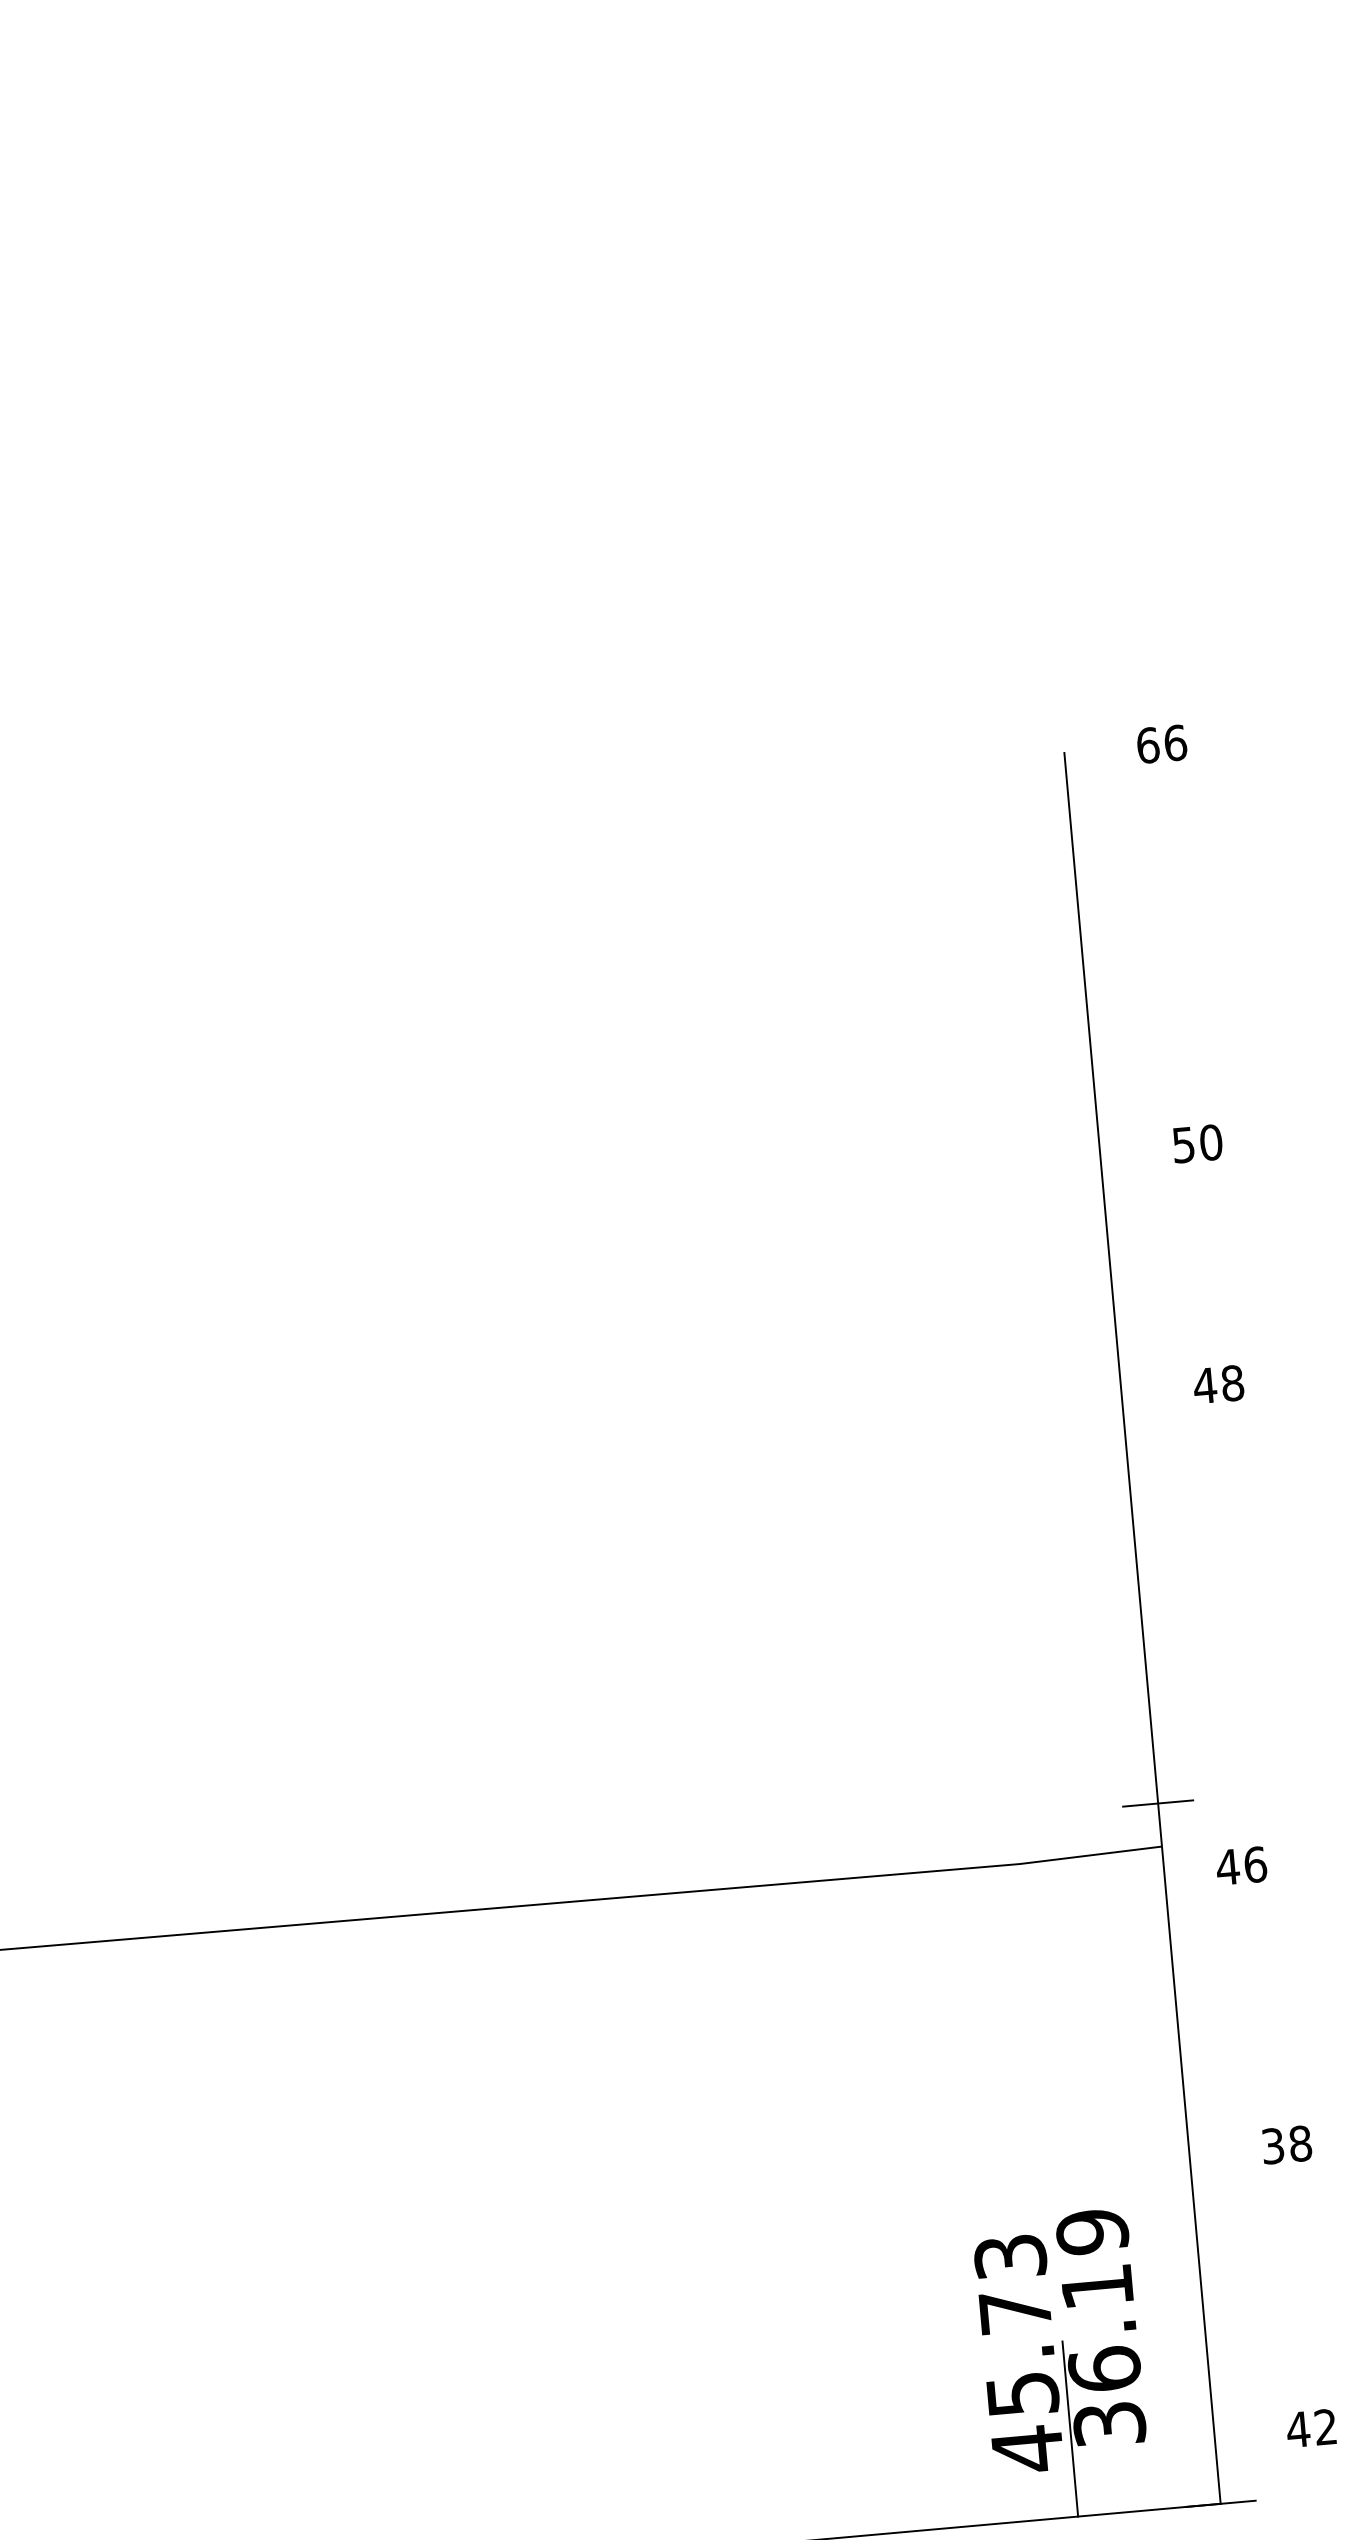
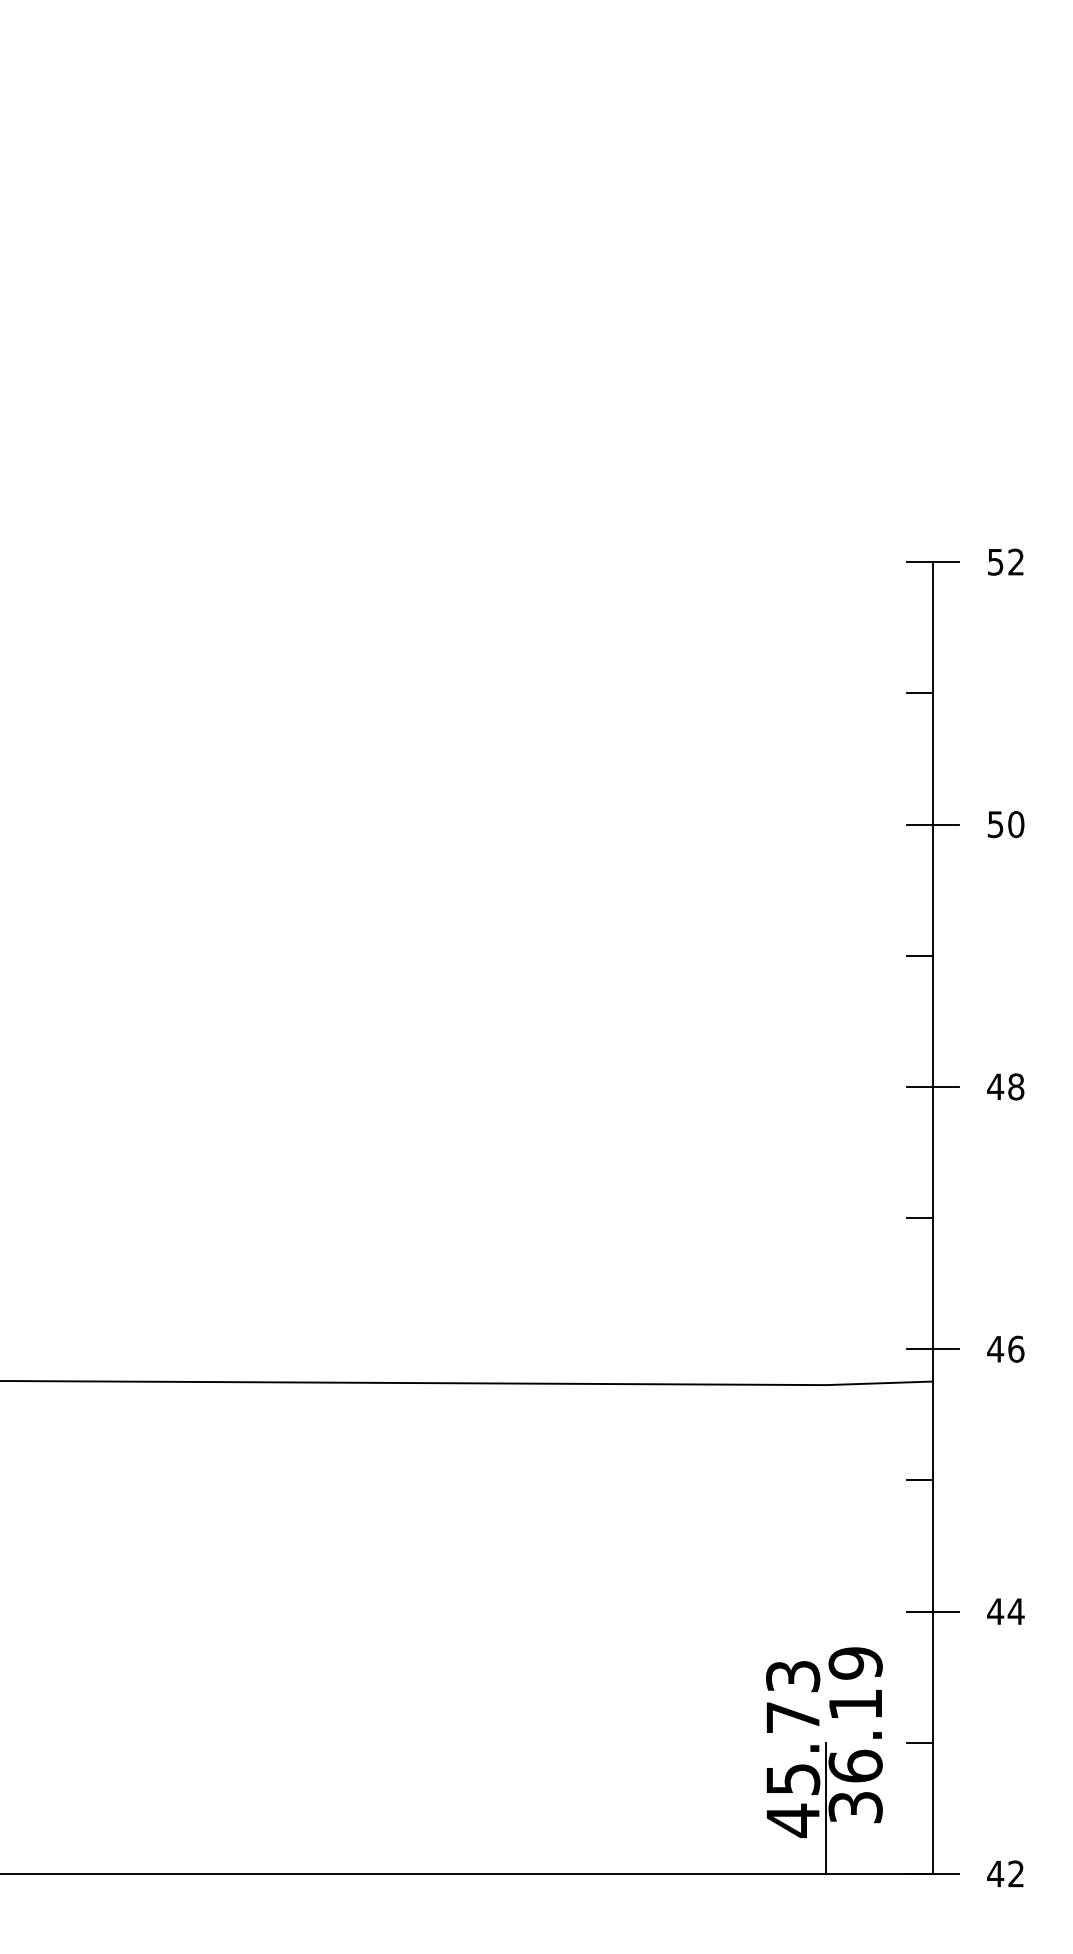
text: (1161, 743) -> (1005, 561), 66 -> 52
line: (1063, 753) -> (932, 562), added
line: (1062, 929) -> (919, 693), added
line: (1095, 1103) -> (932, 824), added
text: (1198, 1143) -> (1006, 824), moved
line: (1093, 1279) -> (919, 955), added
text: (1218, 1384) -> (1005, 1086), moved
line: (1126, 1452) -> (932, 1086), added
line: (1124, 1630) -> (919, 1218), added
text: (1241, 1865) -> (1005, 1348), moved
line: (1155, 1980) -> (919, 1480), added
text: (1286, 2144) -> (1005, 1611), 38 -> 44
line: (1188, 2153) -> (932, 1611), added
line: (1187, 2329) -> (919, 1742), added
text: (1311, 2427) -> (1005, 1873), moved

